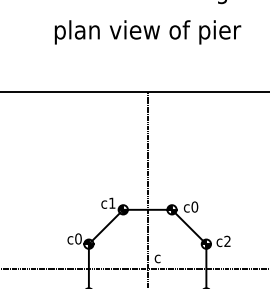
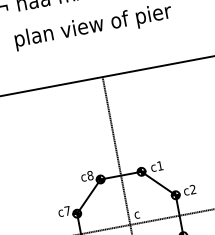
text: (112, 202) -> (90, 175), c1 -> c8
text: (194, 206) -> (159, 165), c0 -> c1
text: (78, 238) -> (67, 210), c0 -> c7

